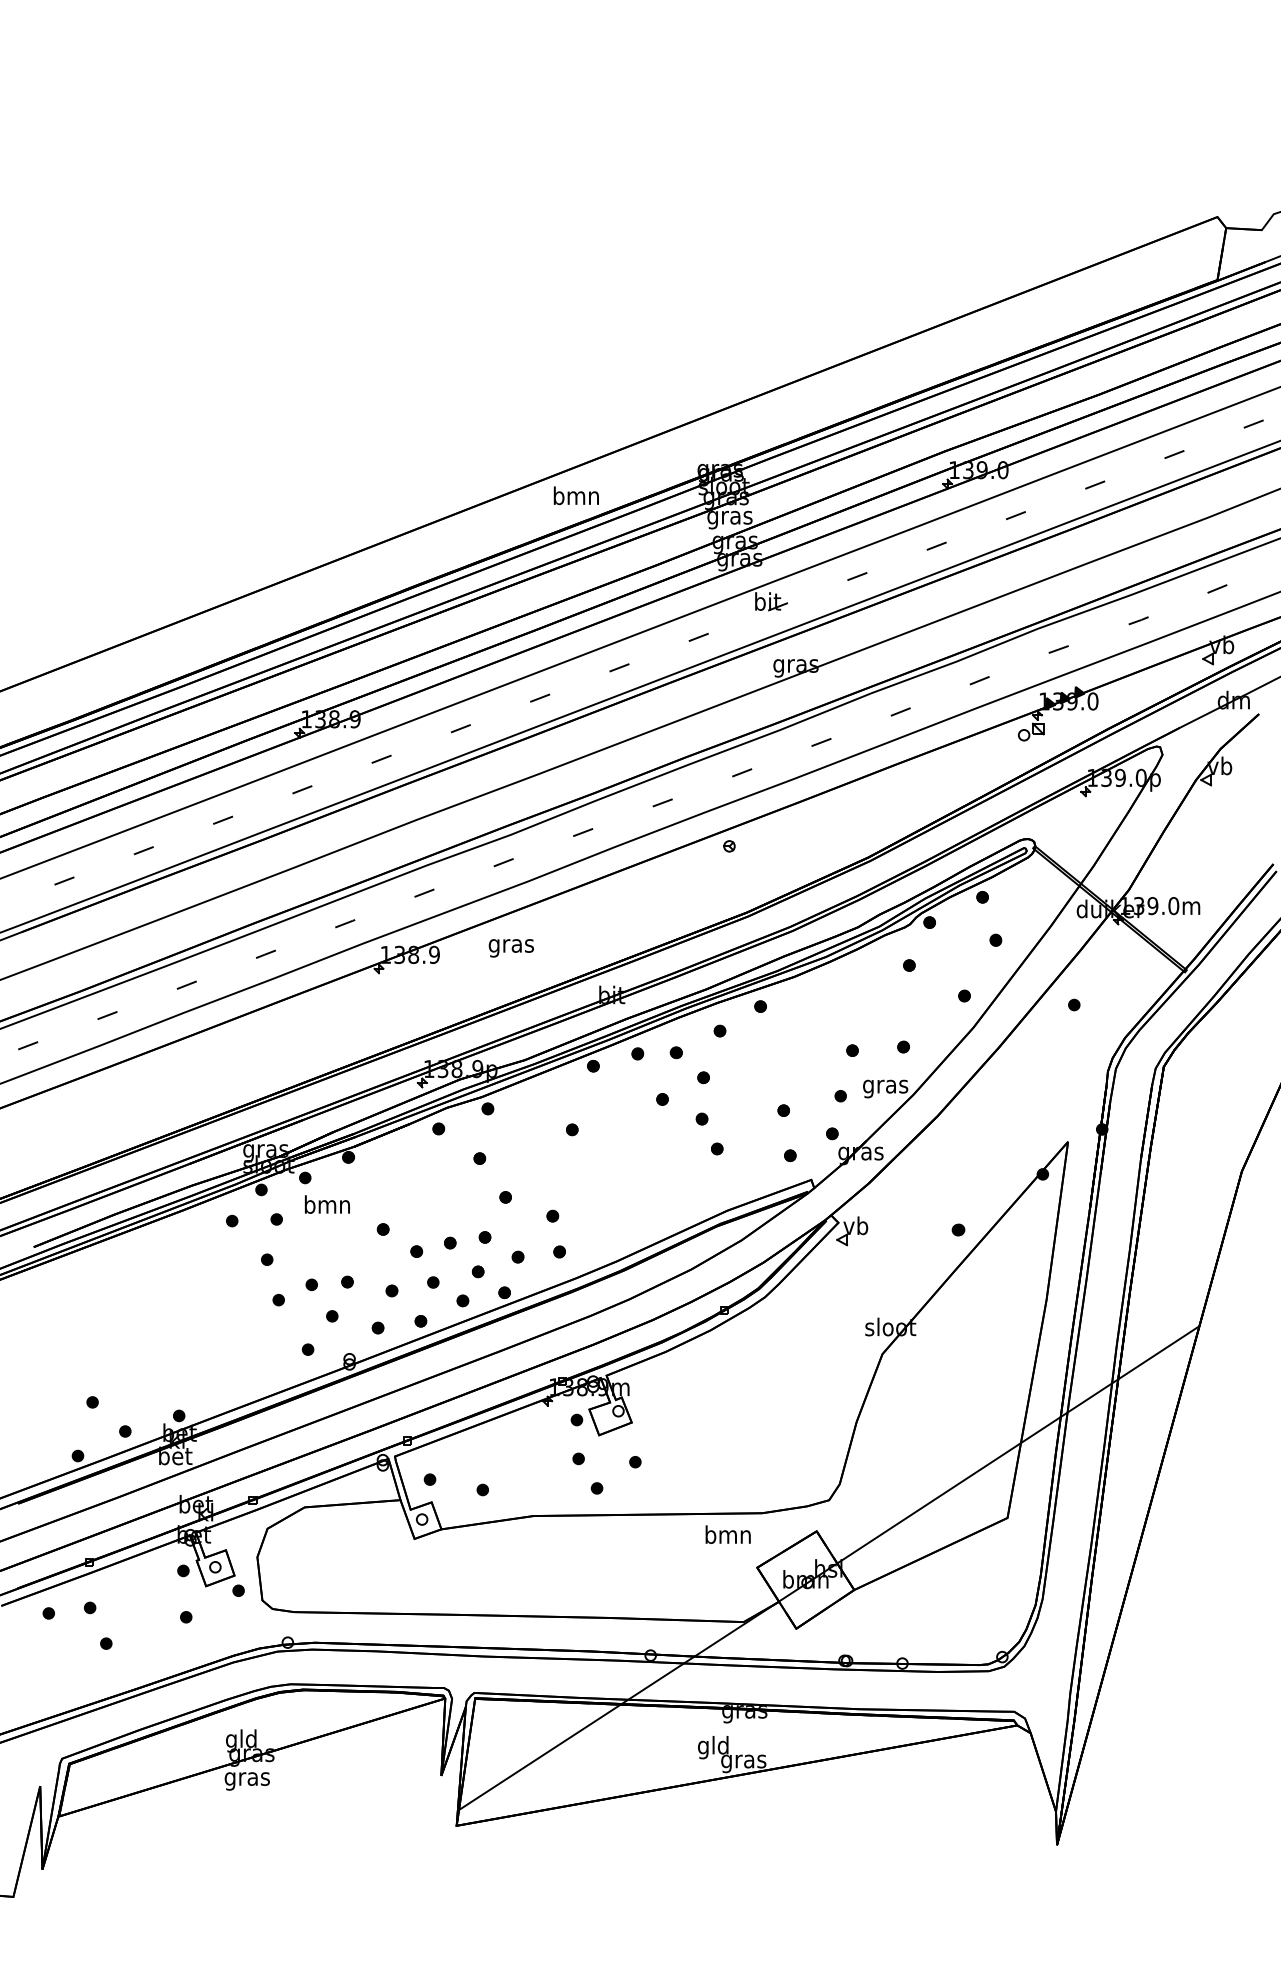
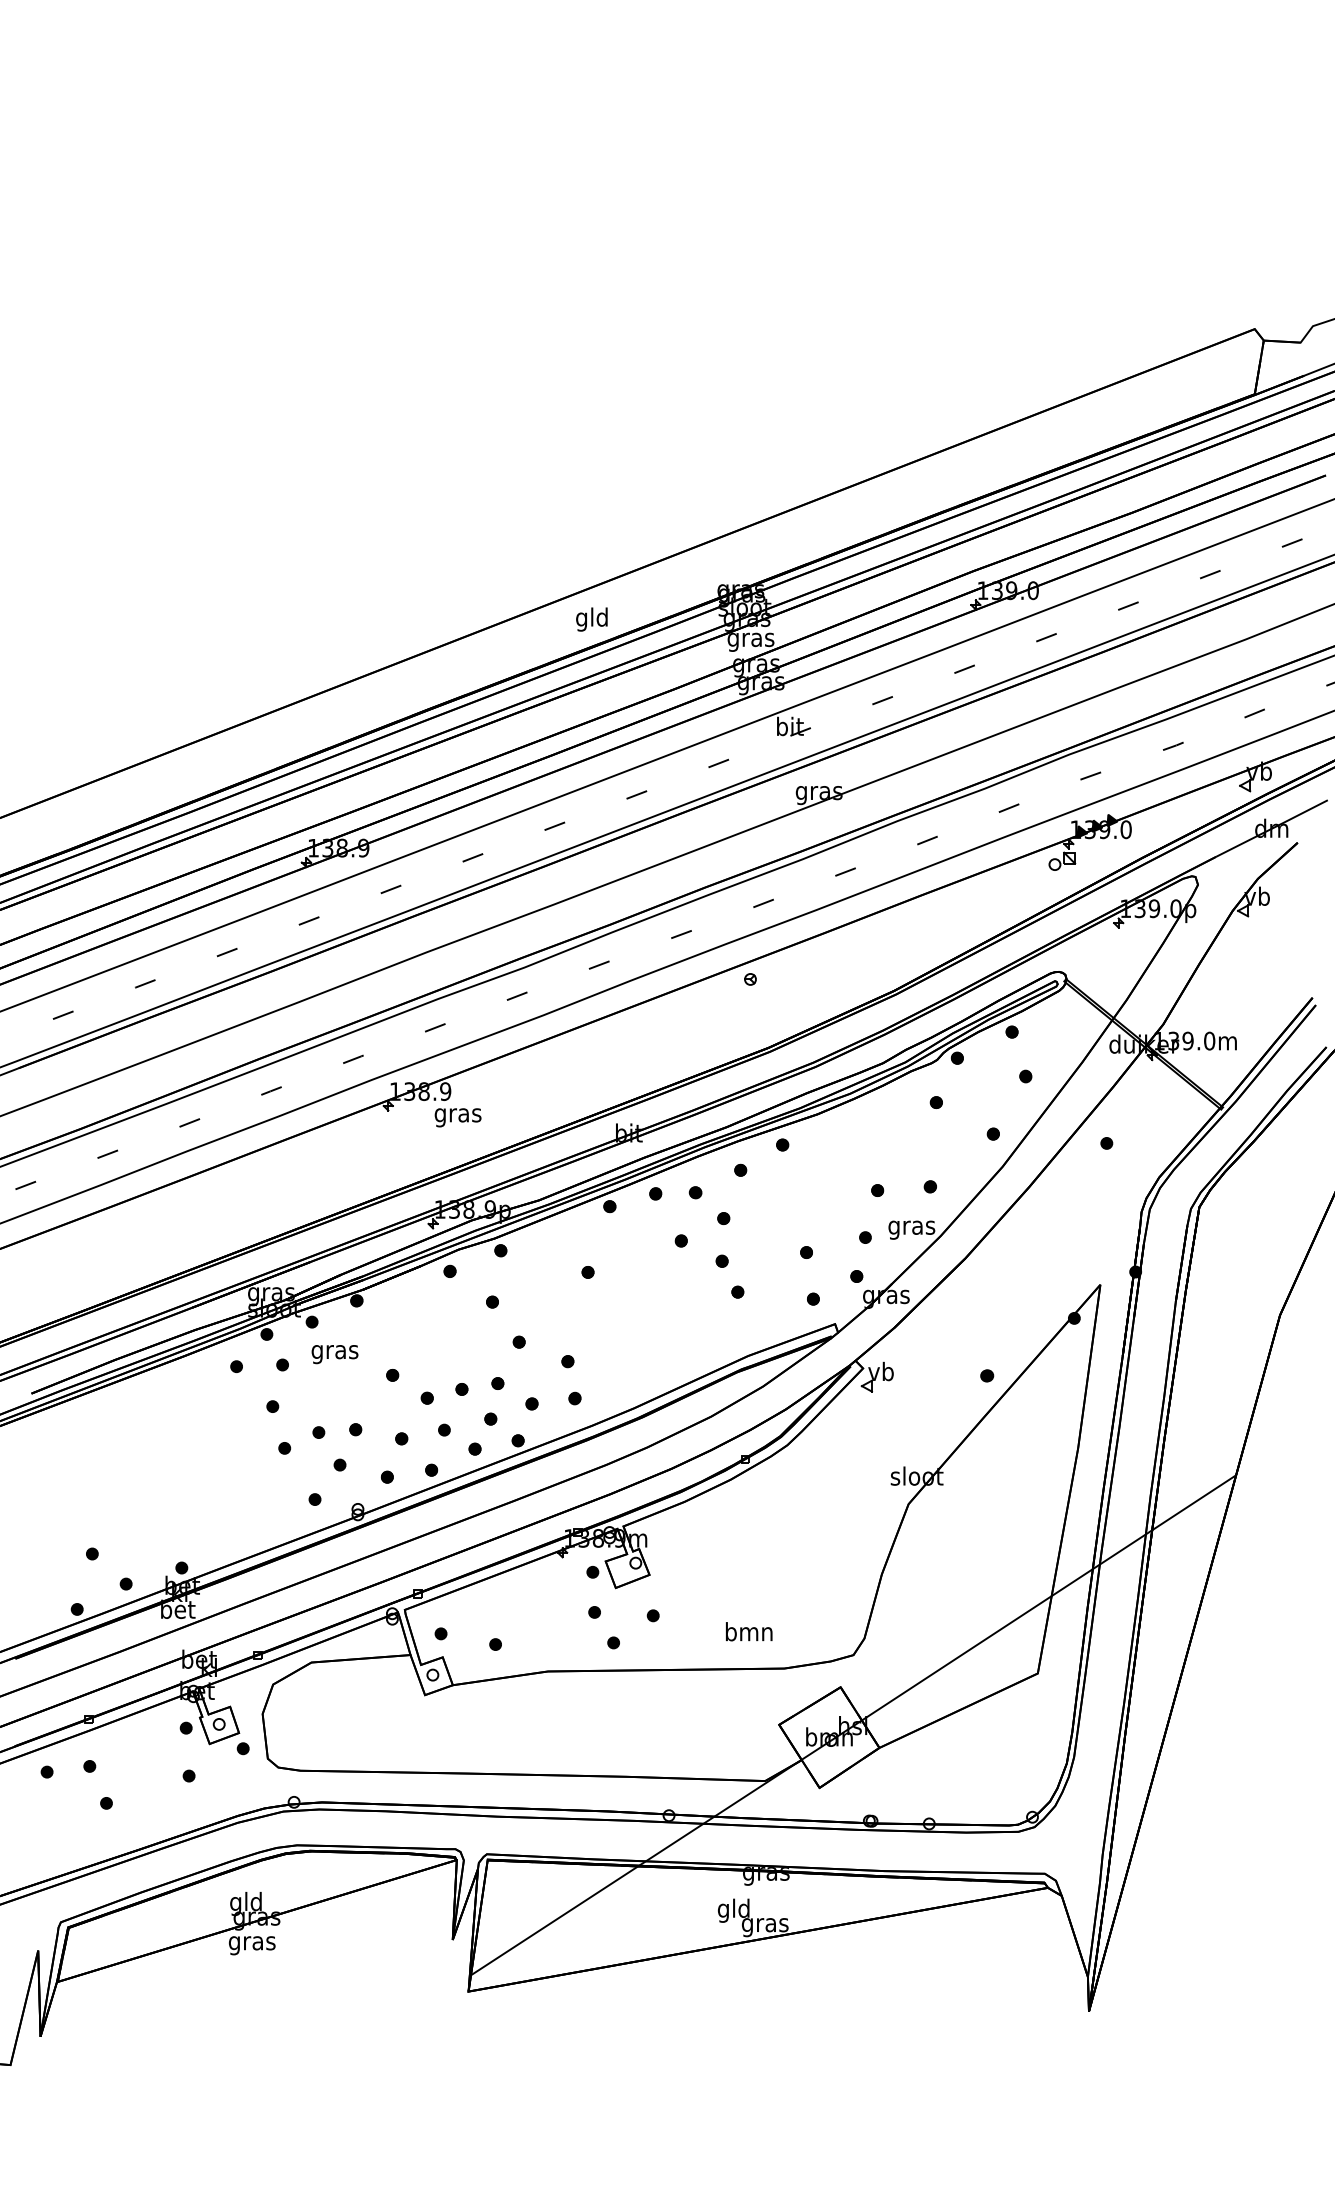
text: (576, 498) -> (592, 619), bmn -> gld
text: (510, 948) -> (457, 1117), moved
text: (326, 1207) -> (334, 1352), bmn -> gras
text: (728, 1534) -> (749, 1631), moved

